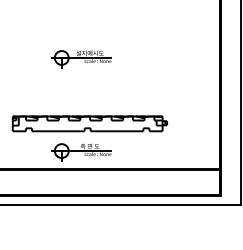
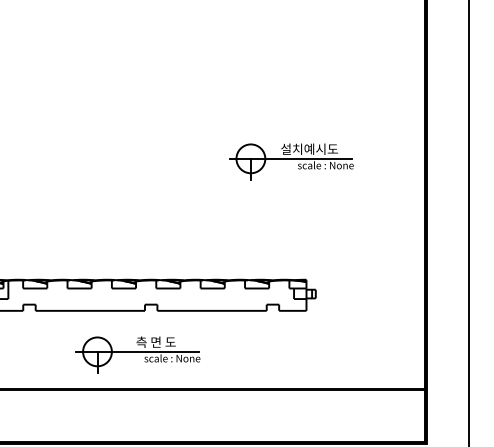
part: (81, 59) -> (291, 161), moved

